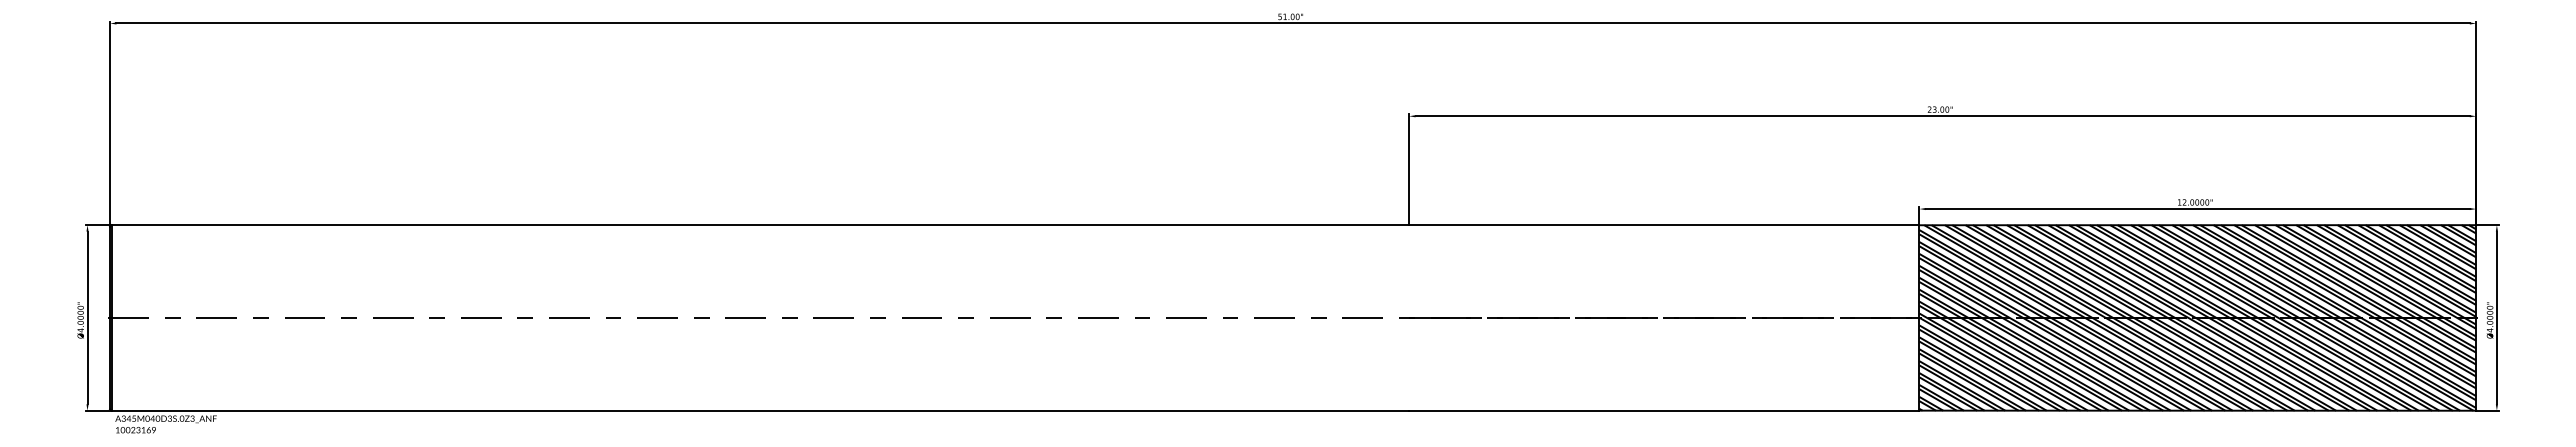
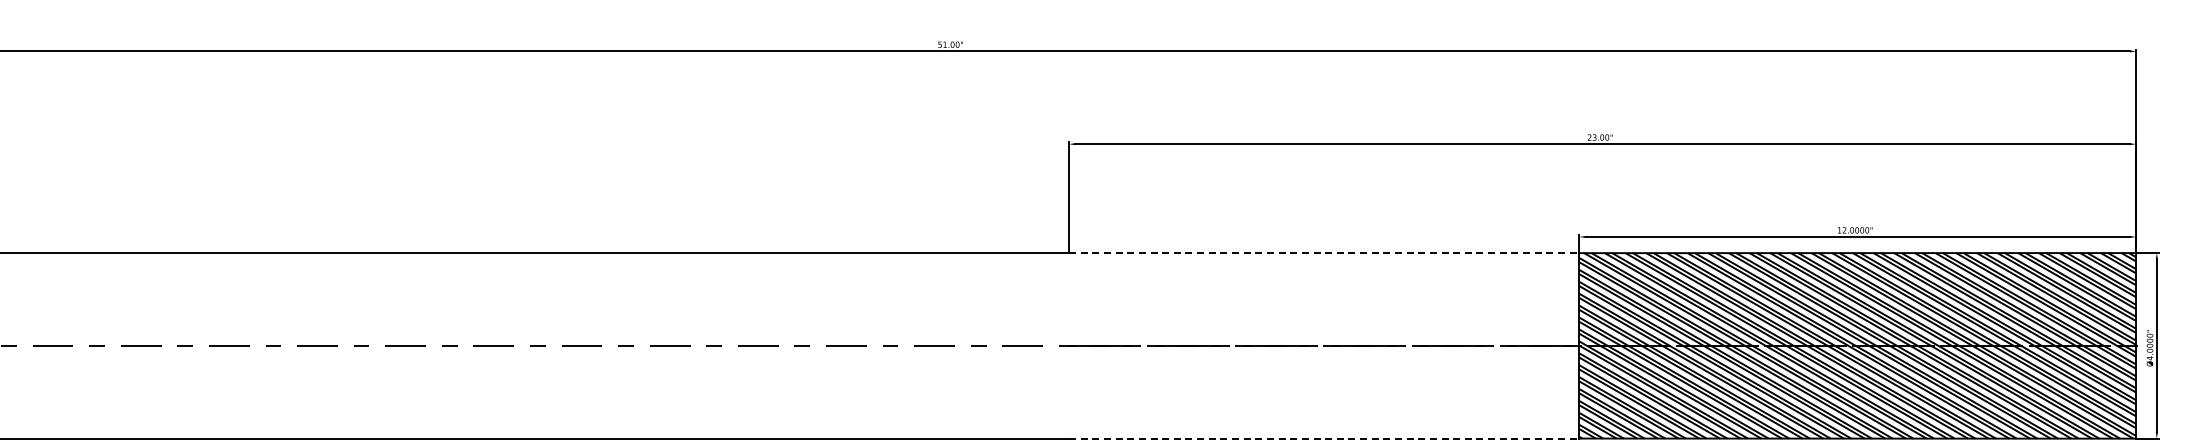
line: (1664, 225) -> (1324, 253), solid -> dashed
line: (1664, 410) -> (1324, 438), solid -> dashed

